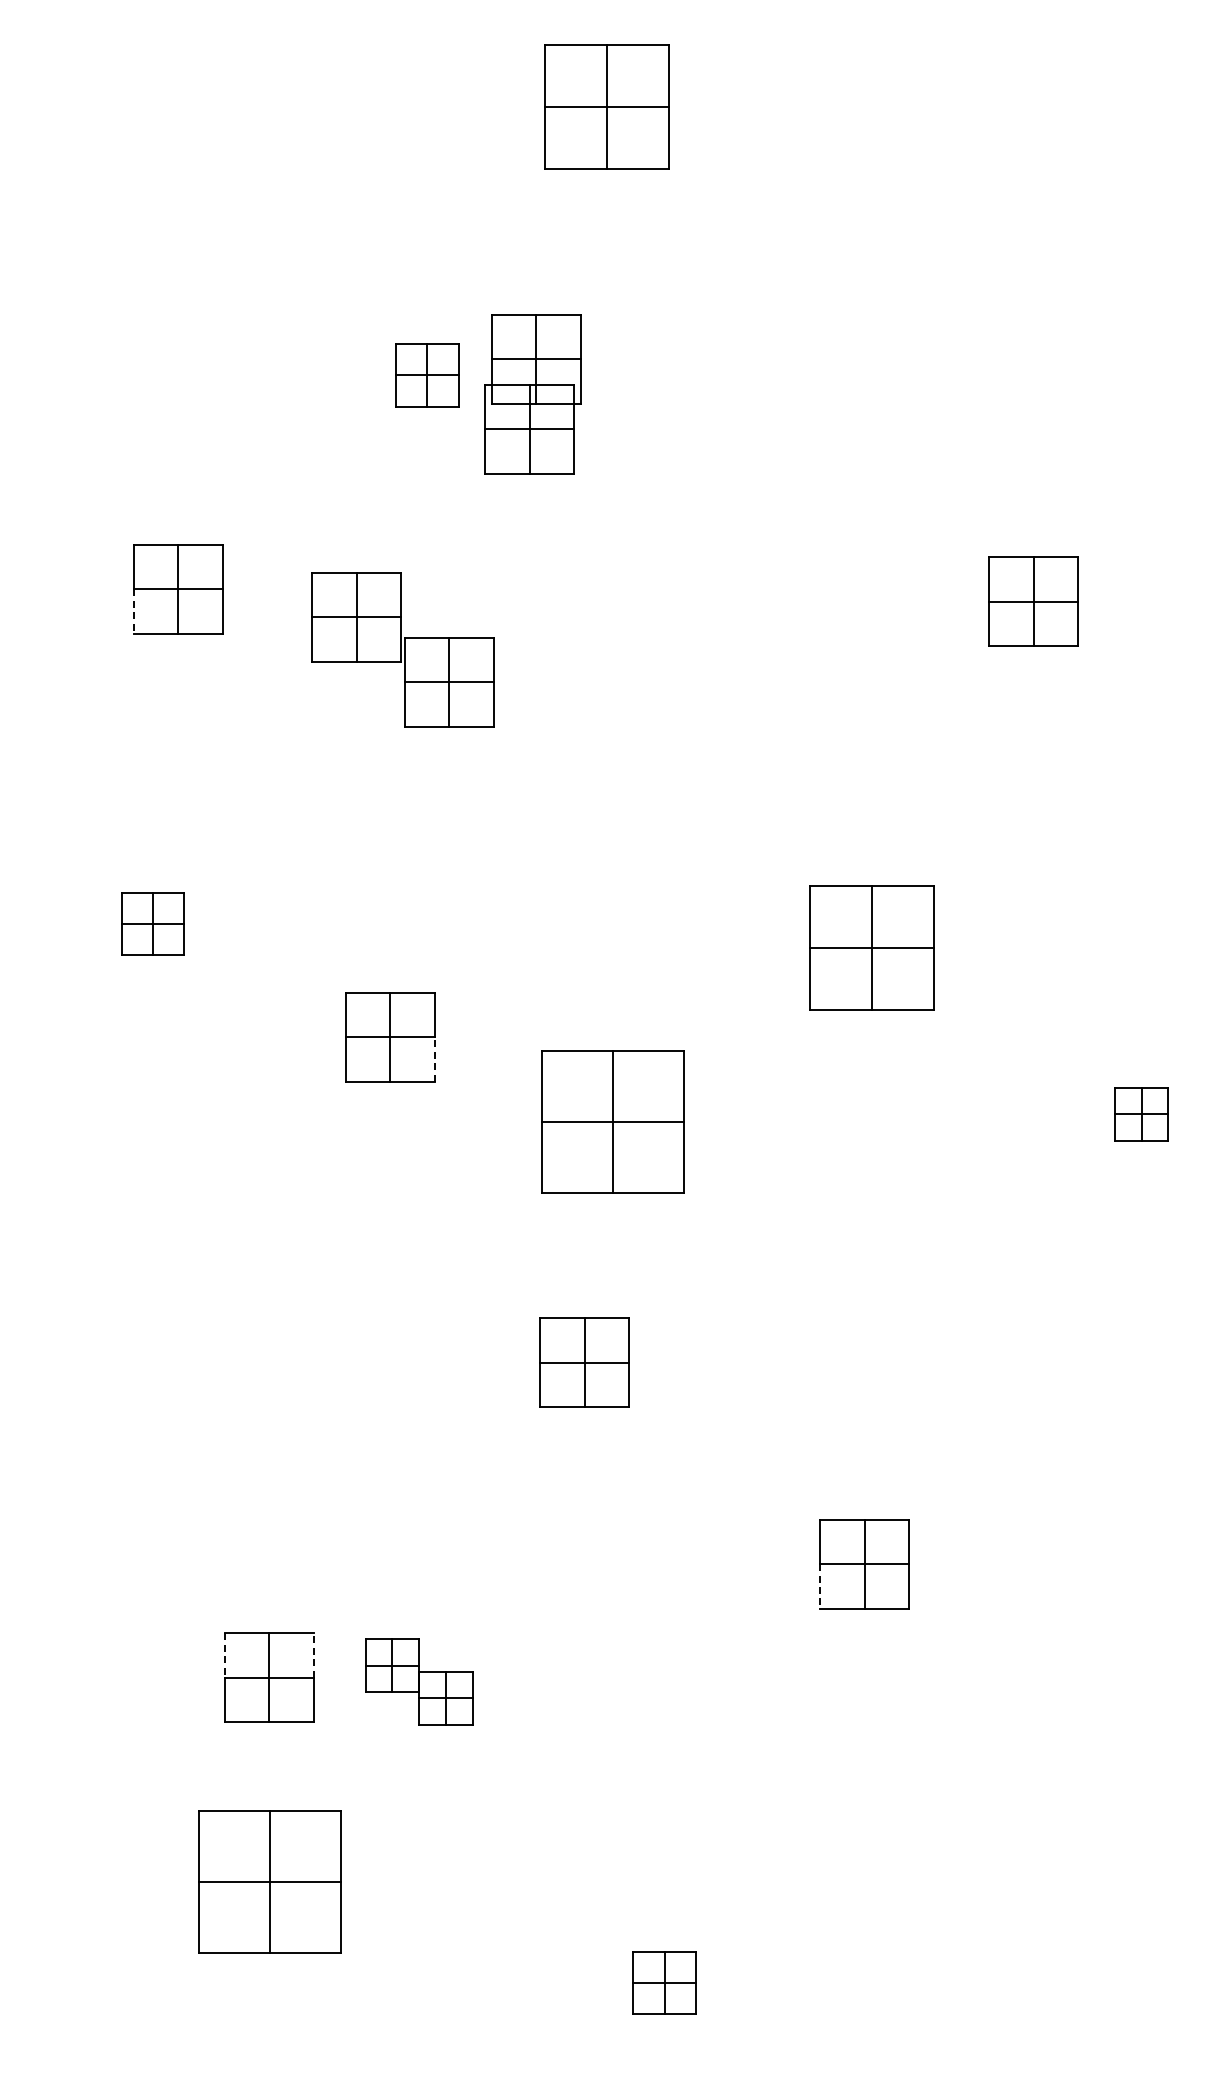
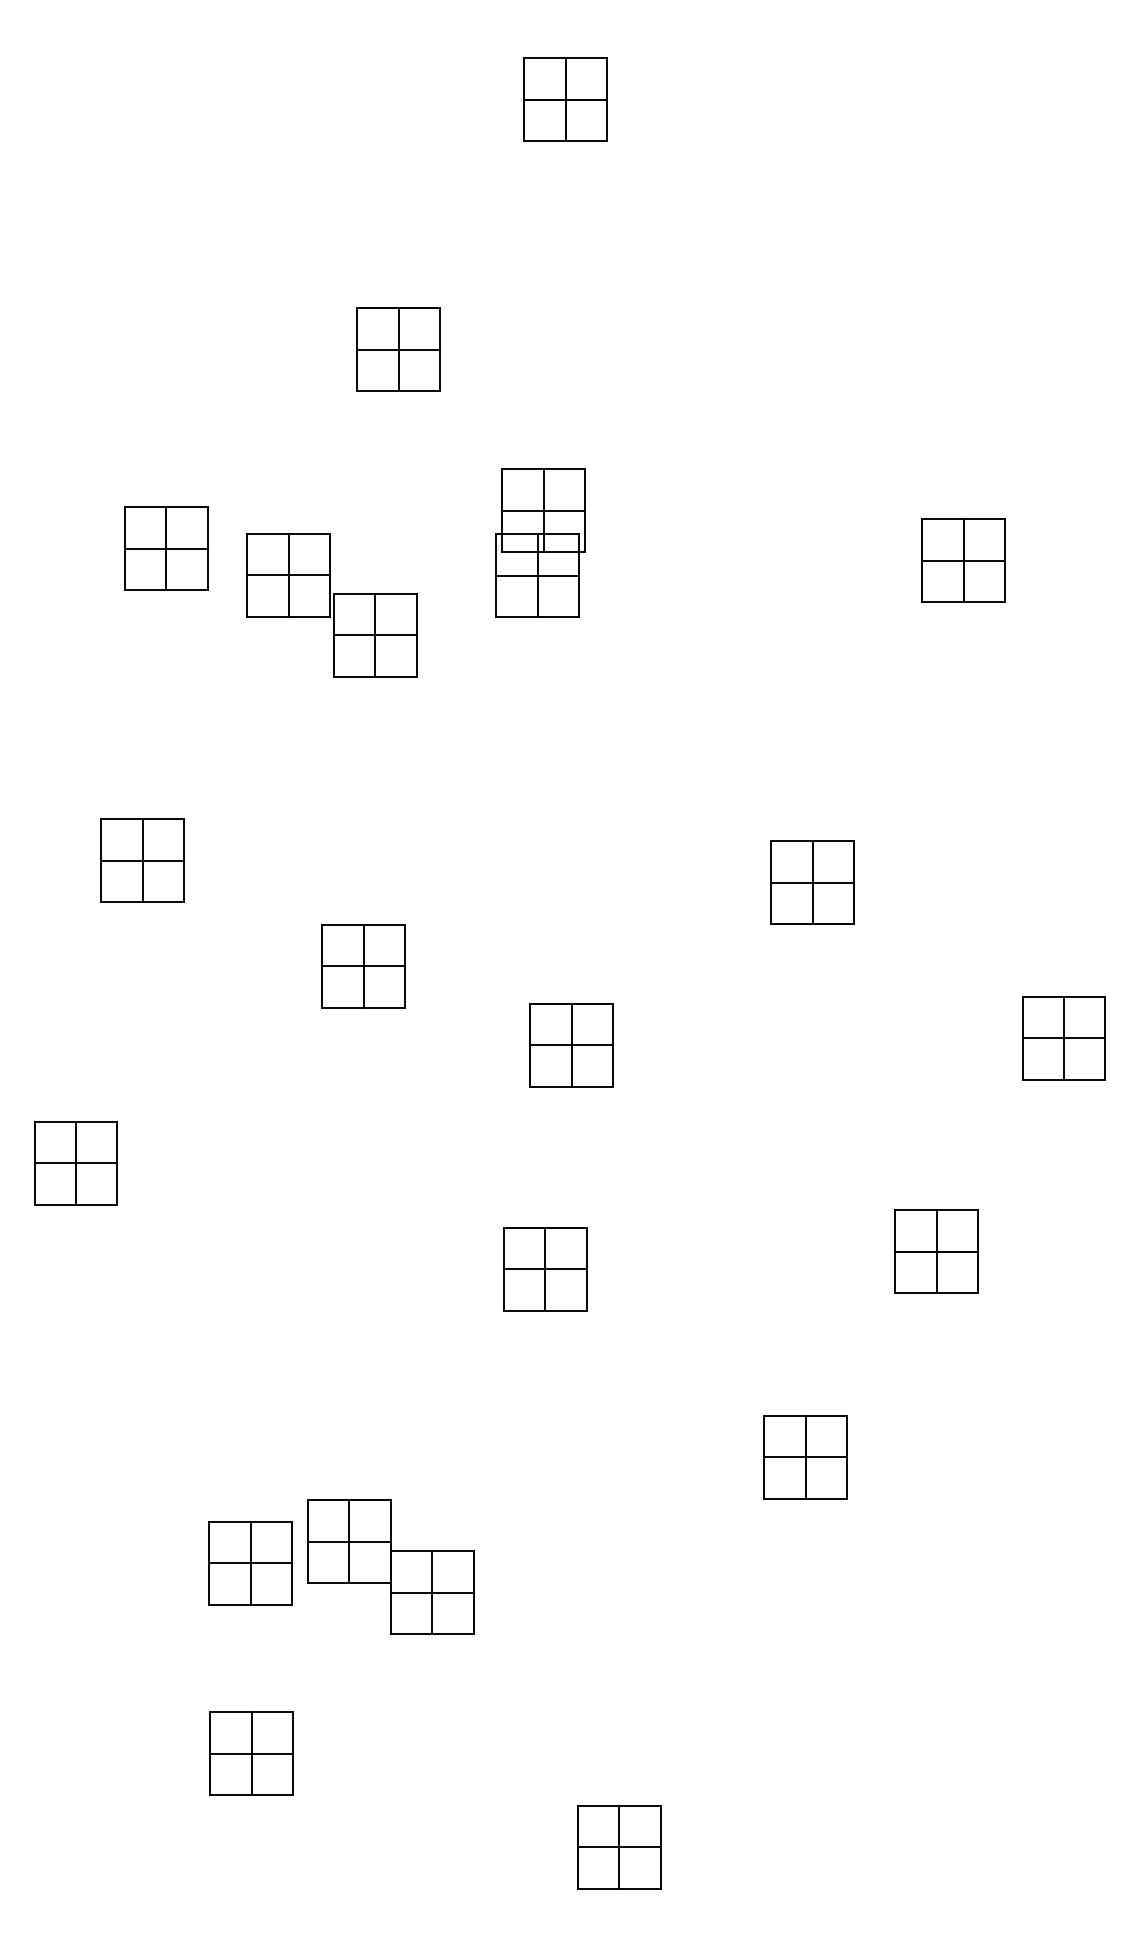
part: (606, 107) -> (565, 99), size x0.71
part: (427, 375) -> (398, 349), size x1.43
part: (532, 394) -> (540, 543), moved
line: (133, 611) -> (124, 569), dashed -> solid
part: (402, 649) -> (331, 604), moved
part: (152, 923) -> (142, 860), size x1.43
part: (872, 947) -> (813, 882), size x0.71
line: (434, 1058) -> (405, 986), dashed -> solid
part: (1141, 1114) -> (1063, 1038), size x1.67
part: (613, 1122) -> (571, 1045), size x0.62
part: (81, 1248) -> (76, 1163), added
part: (1004, 1343) -> (936, 1251), added
line: (820, 1586) -> (764, 1478), dashed -> solid
line: (313, 1655) -> (292, 1542), dashed -> solid
line: (224, 1656) -> (209, 1543), dashed -> solid
part: (418, 1681) -> (390, 1566), size x1.67
part: (270, 1882) -> (252, 1753), size x0.62
part: (664, 1982) -> (619, 1847), size x1.43

